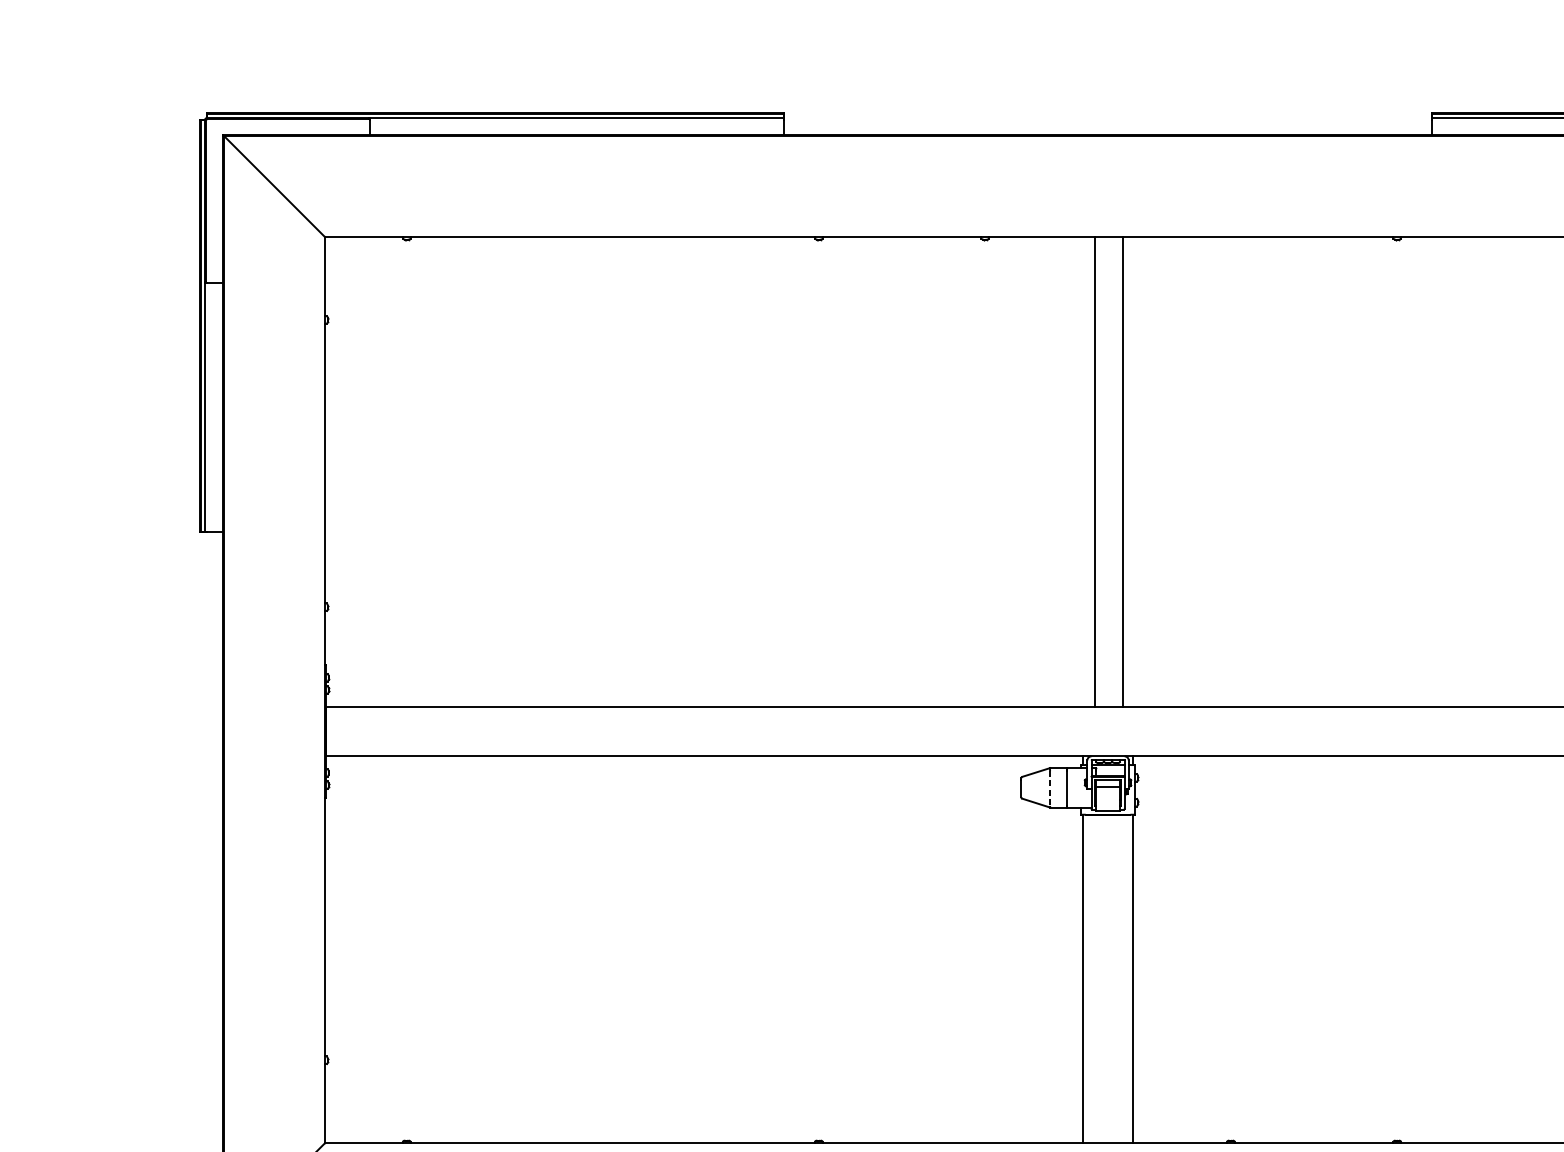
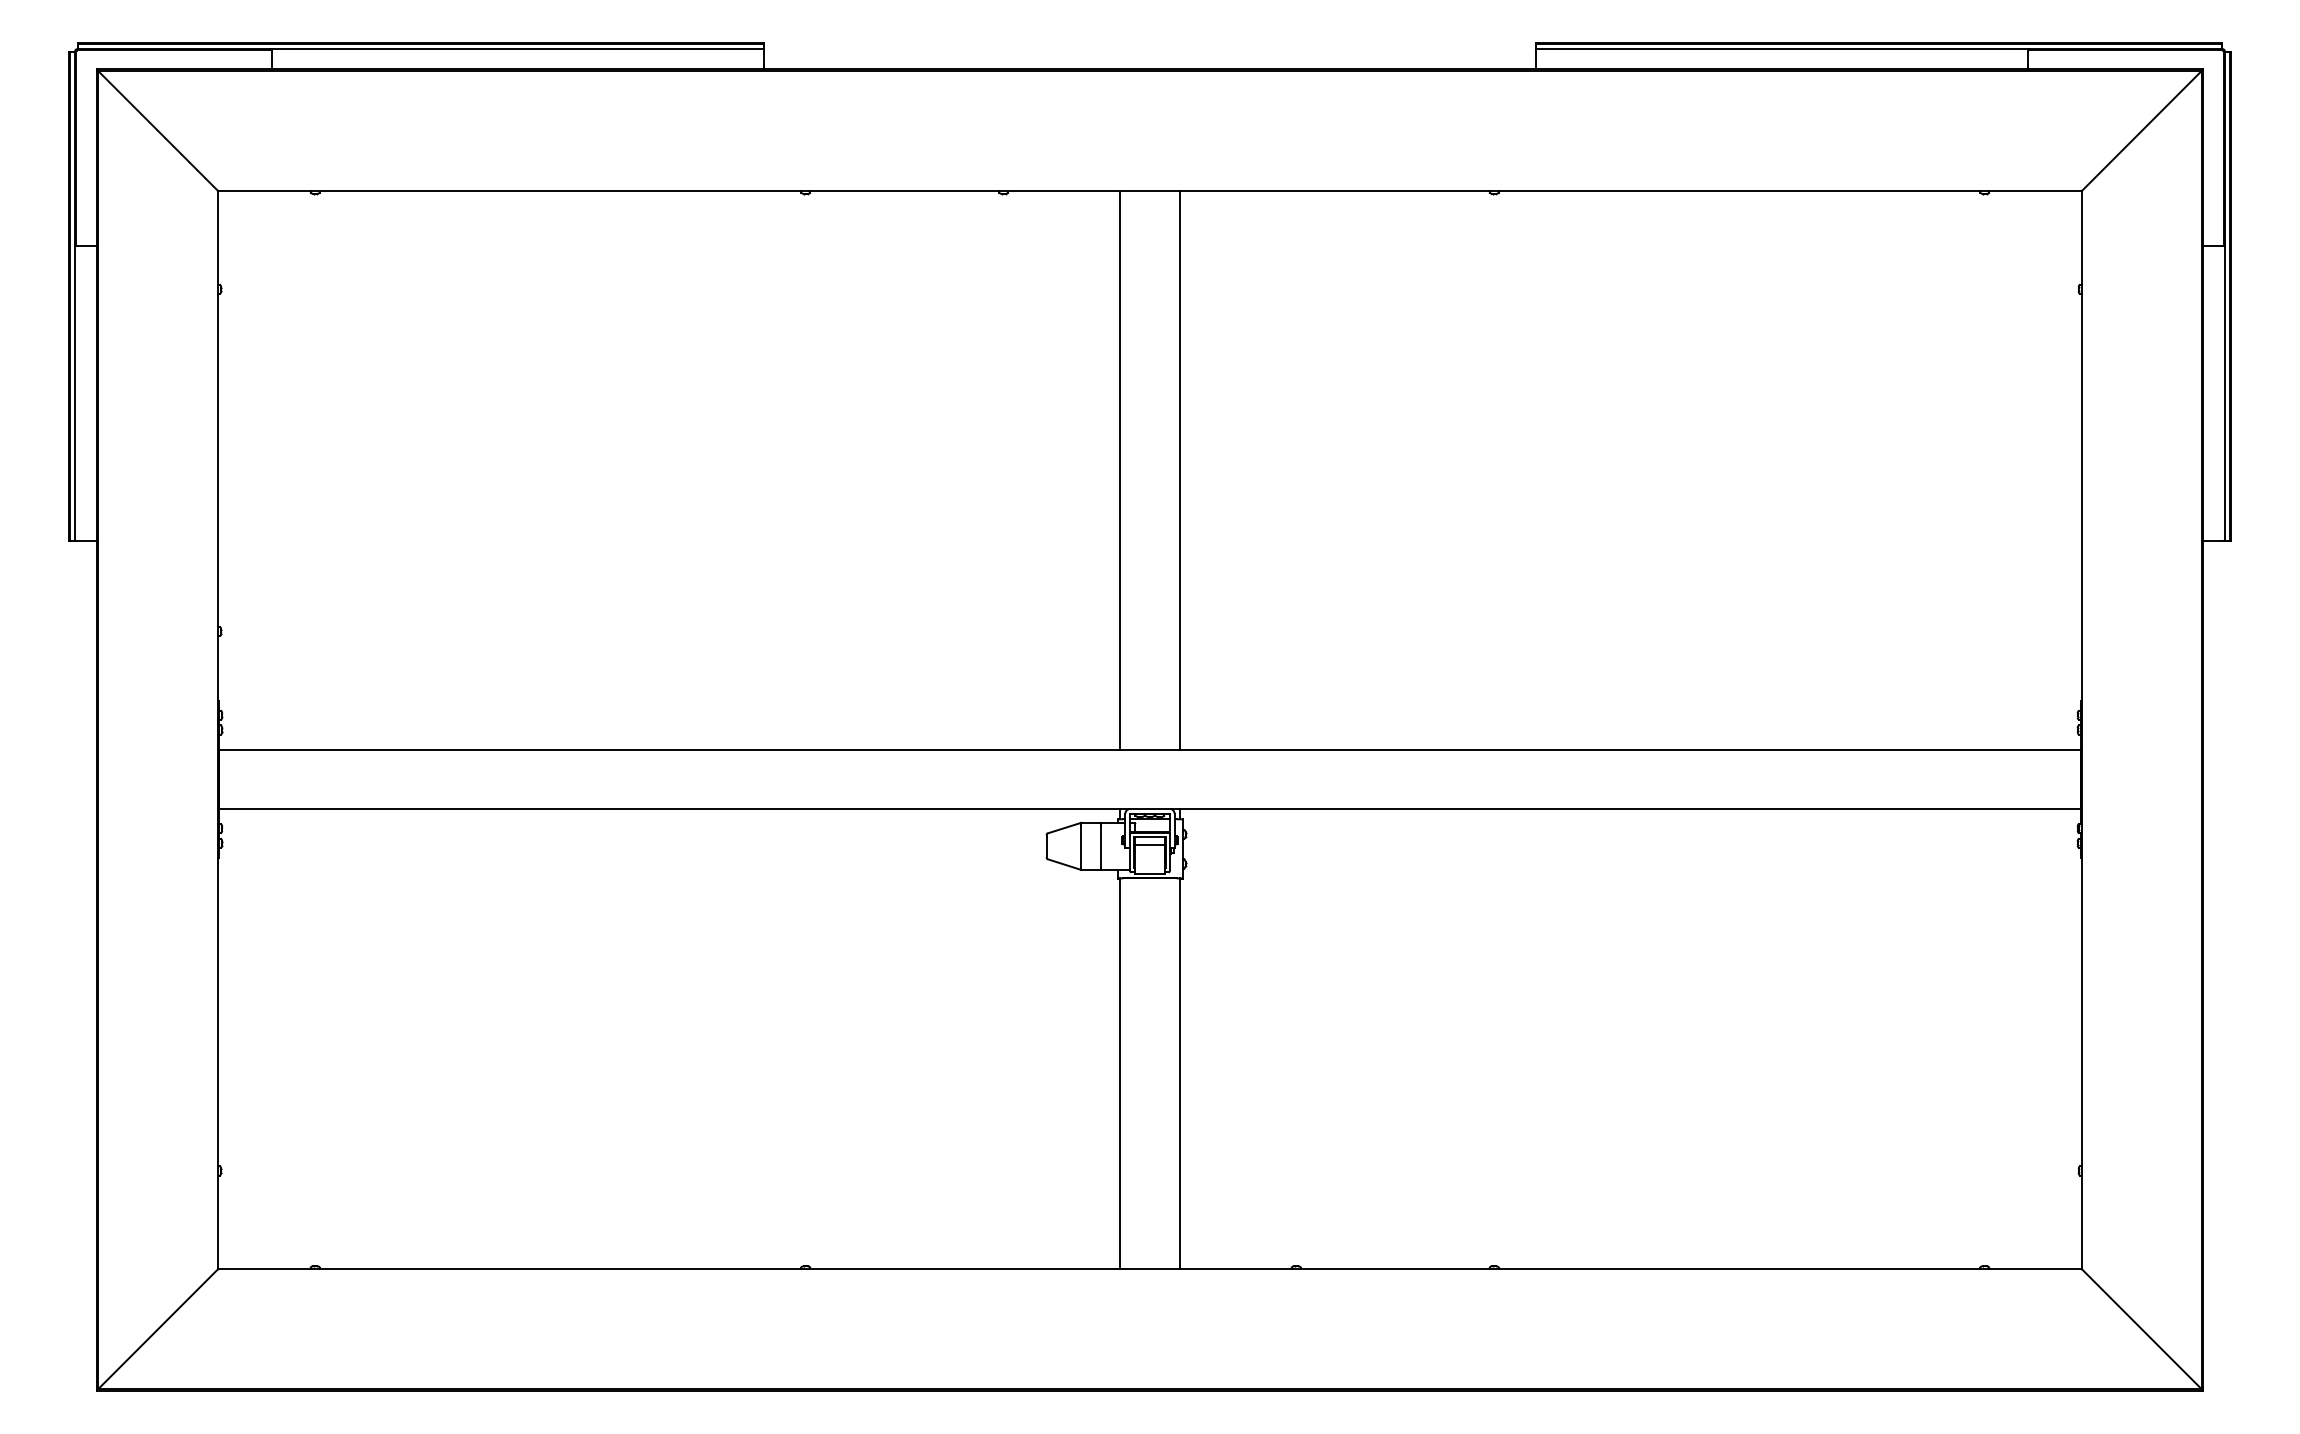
line: (1095, 471) -> (1179, 469), moved
line: (1122, 471) -> (1120, 469), moved
line: (1050, 788) -> (1081, 847), dashed -> solid

